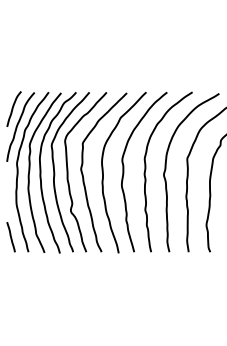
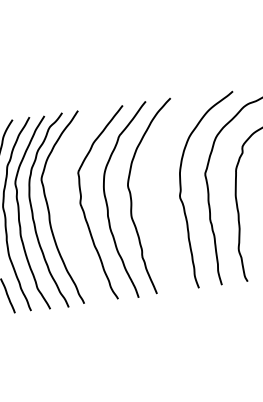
curve: (146, 170) -> (158, 194), removed
curve: (68, 172) -> (65, 209), removed

